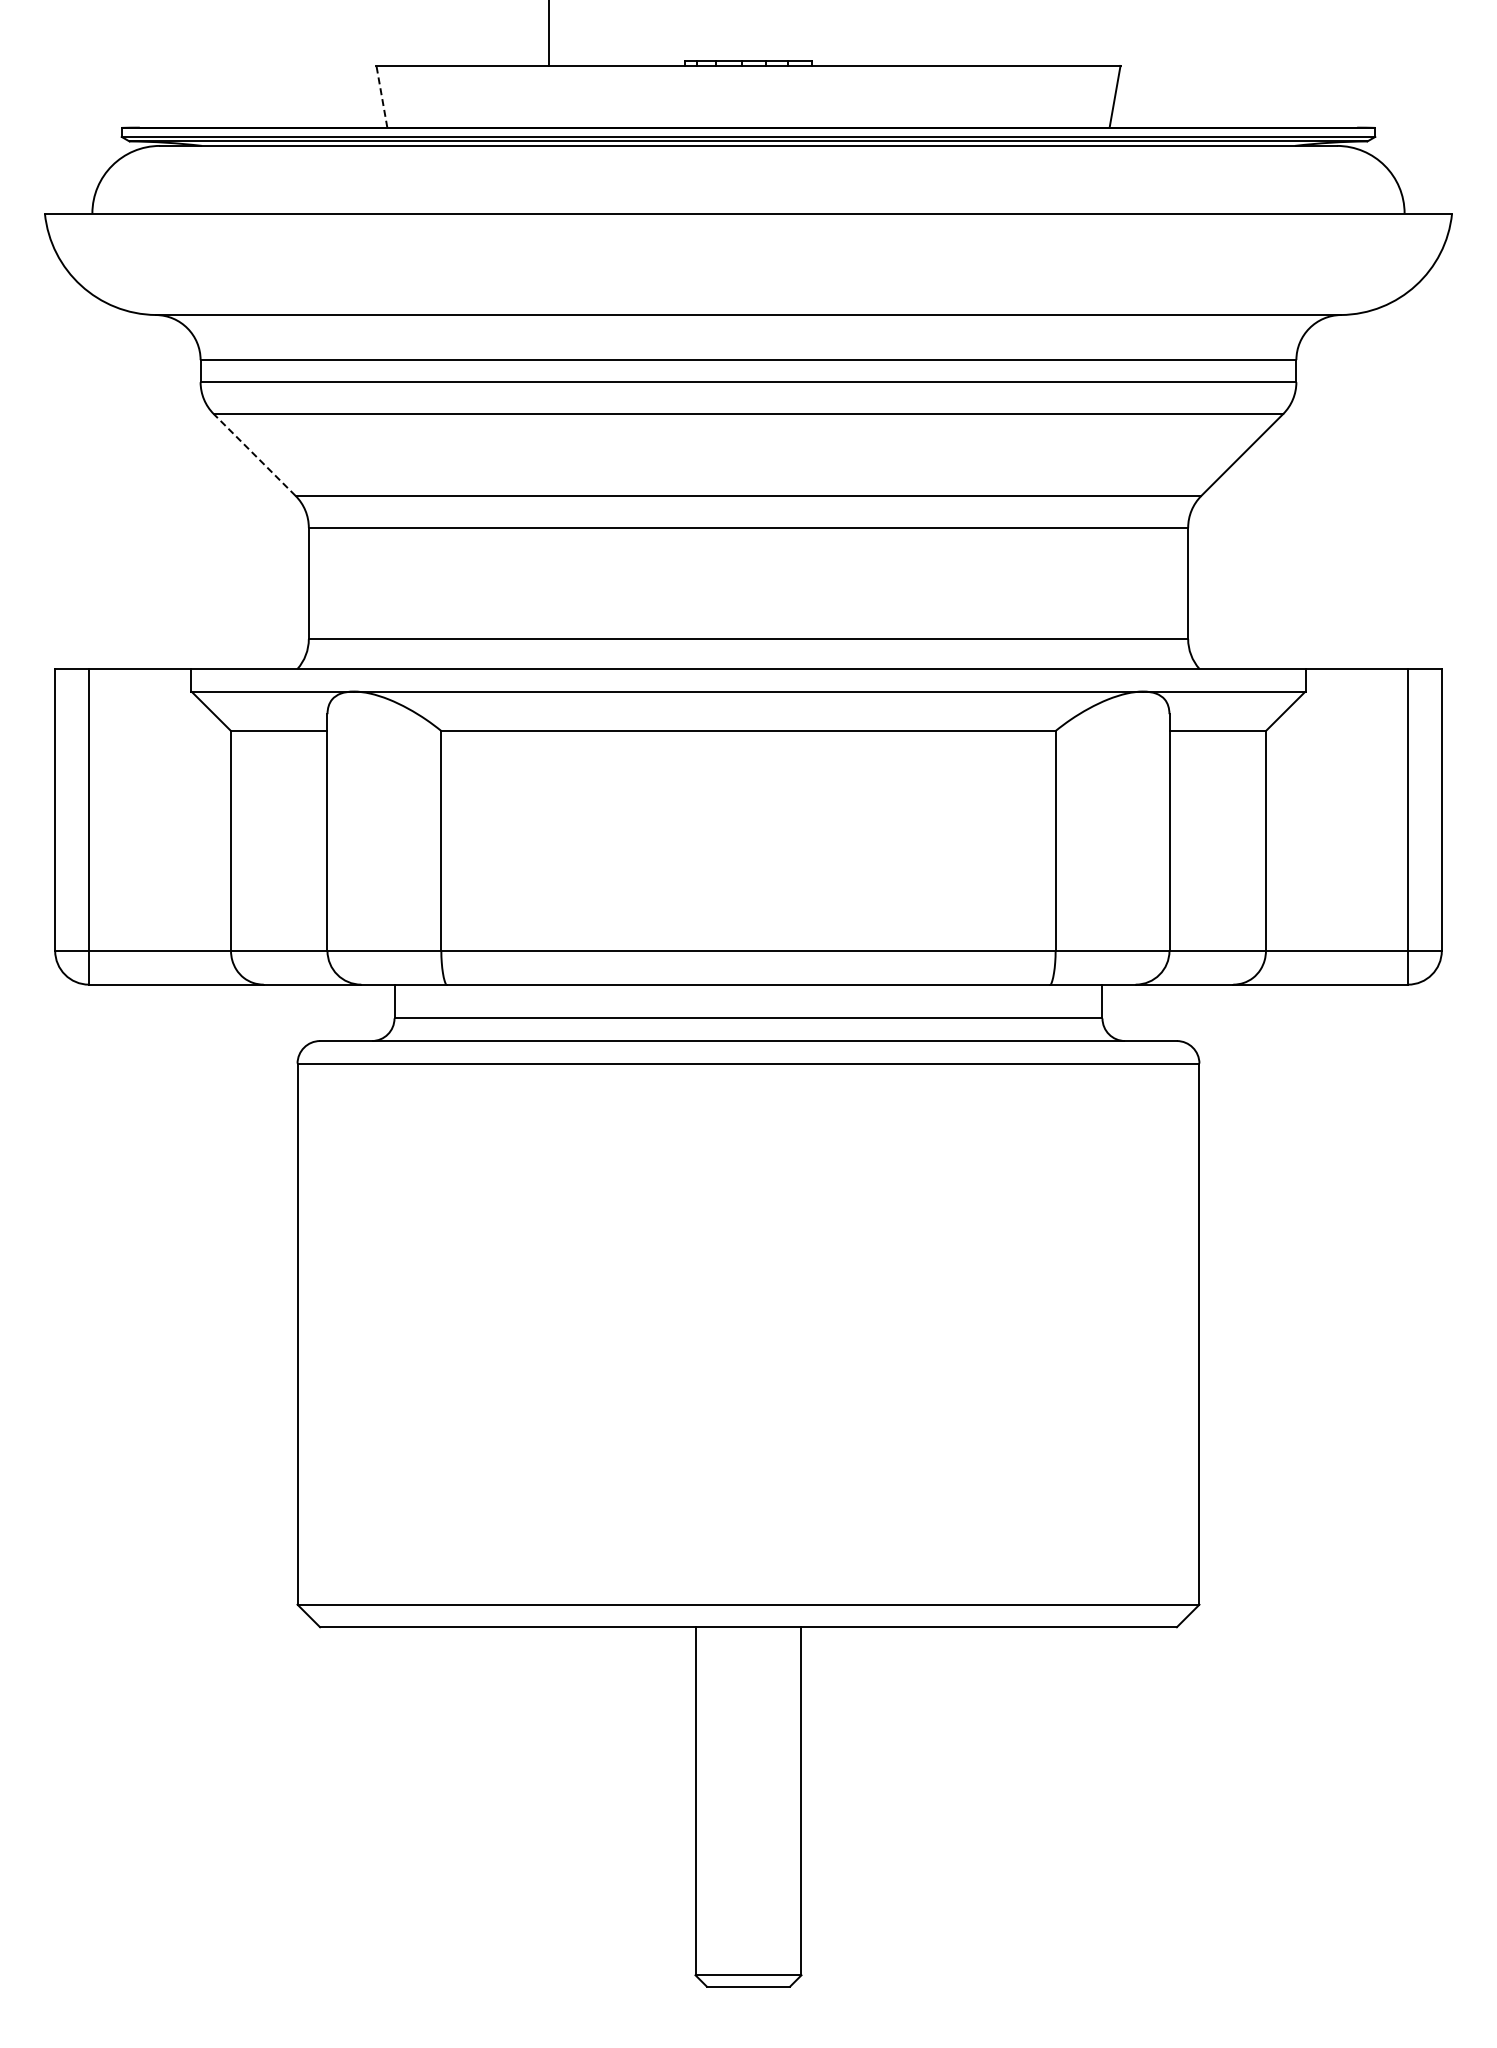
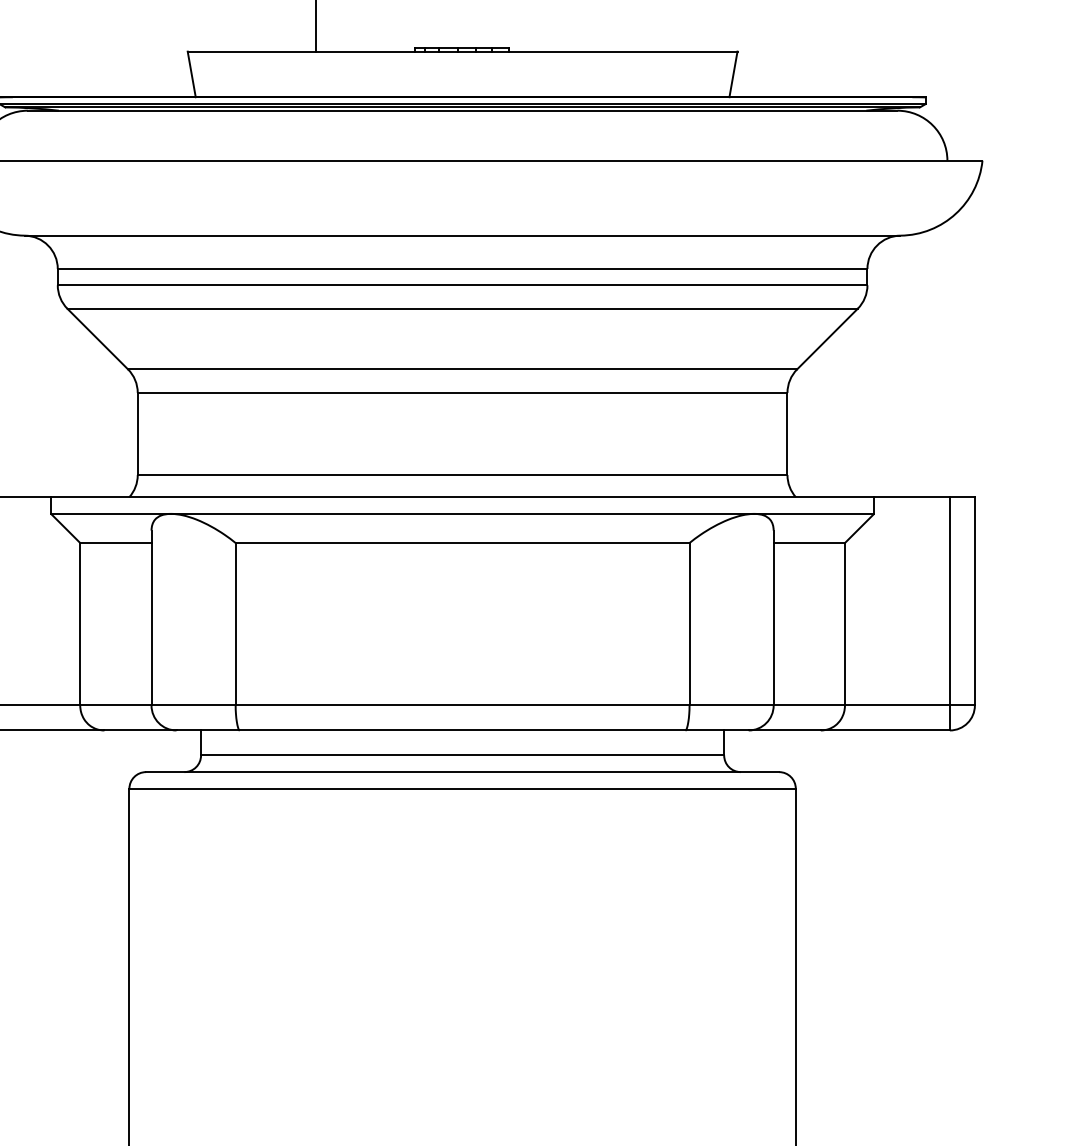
line: (381, 96) -> (191, 74), dashed -> solid
line: (254, 455) -> (97, 339), dashed -> solid

